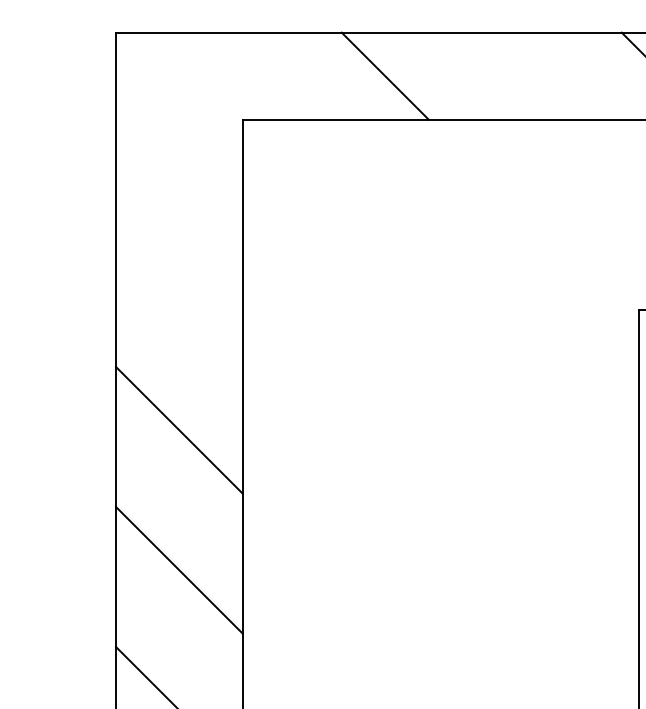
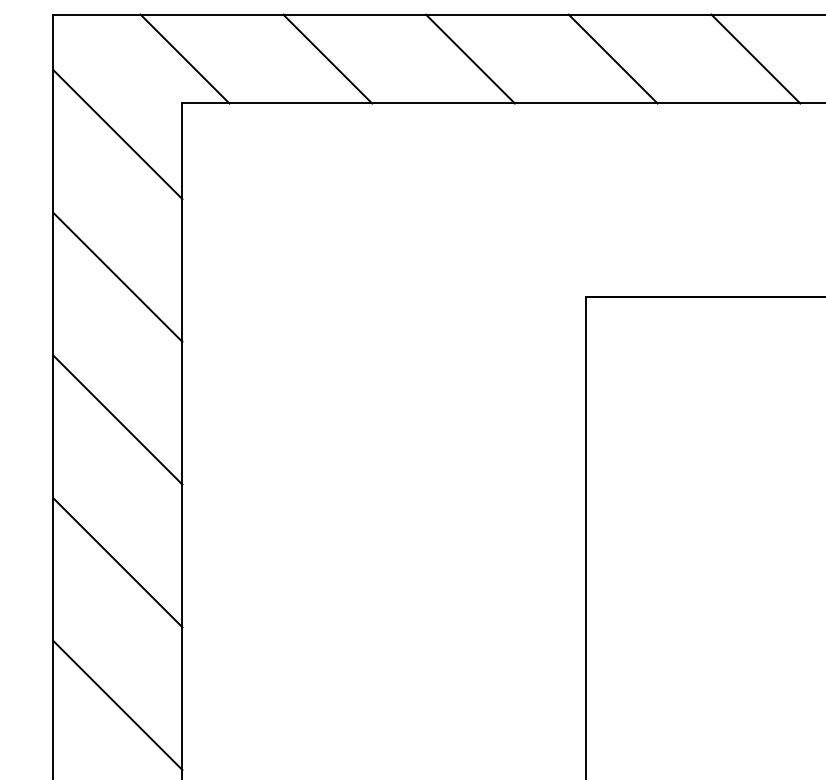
line: (244, 75) -> (184, 58), added
line: (525, 75) -> (470, 58), added
line: (179, 150) -> (117, 134), added
line: (179, 289) -> (117, 276), added

